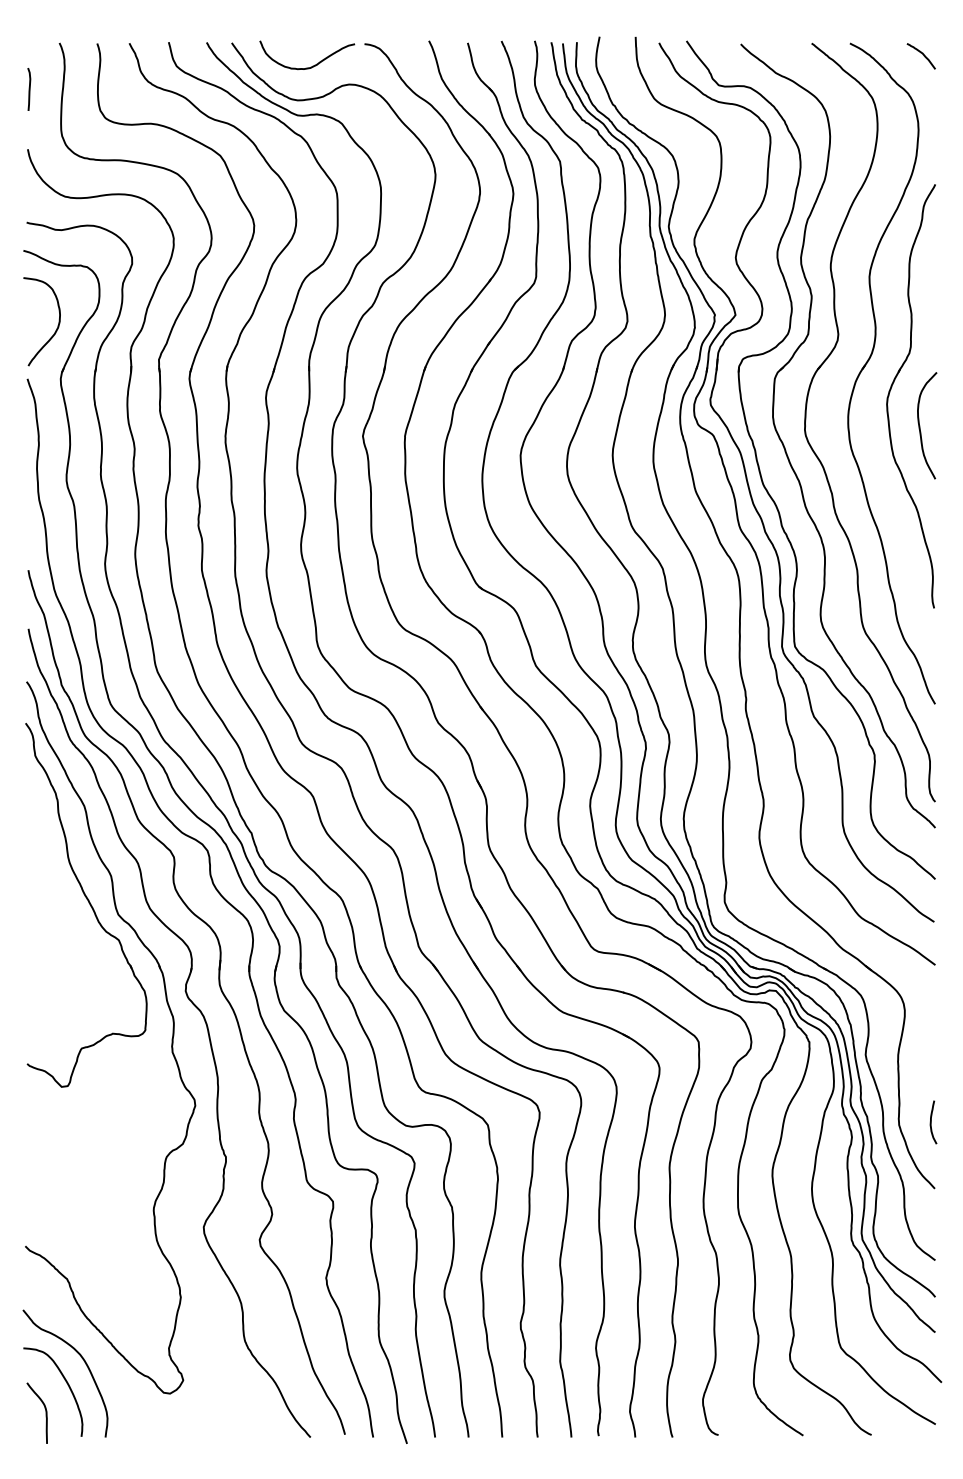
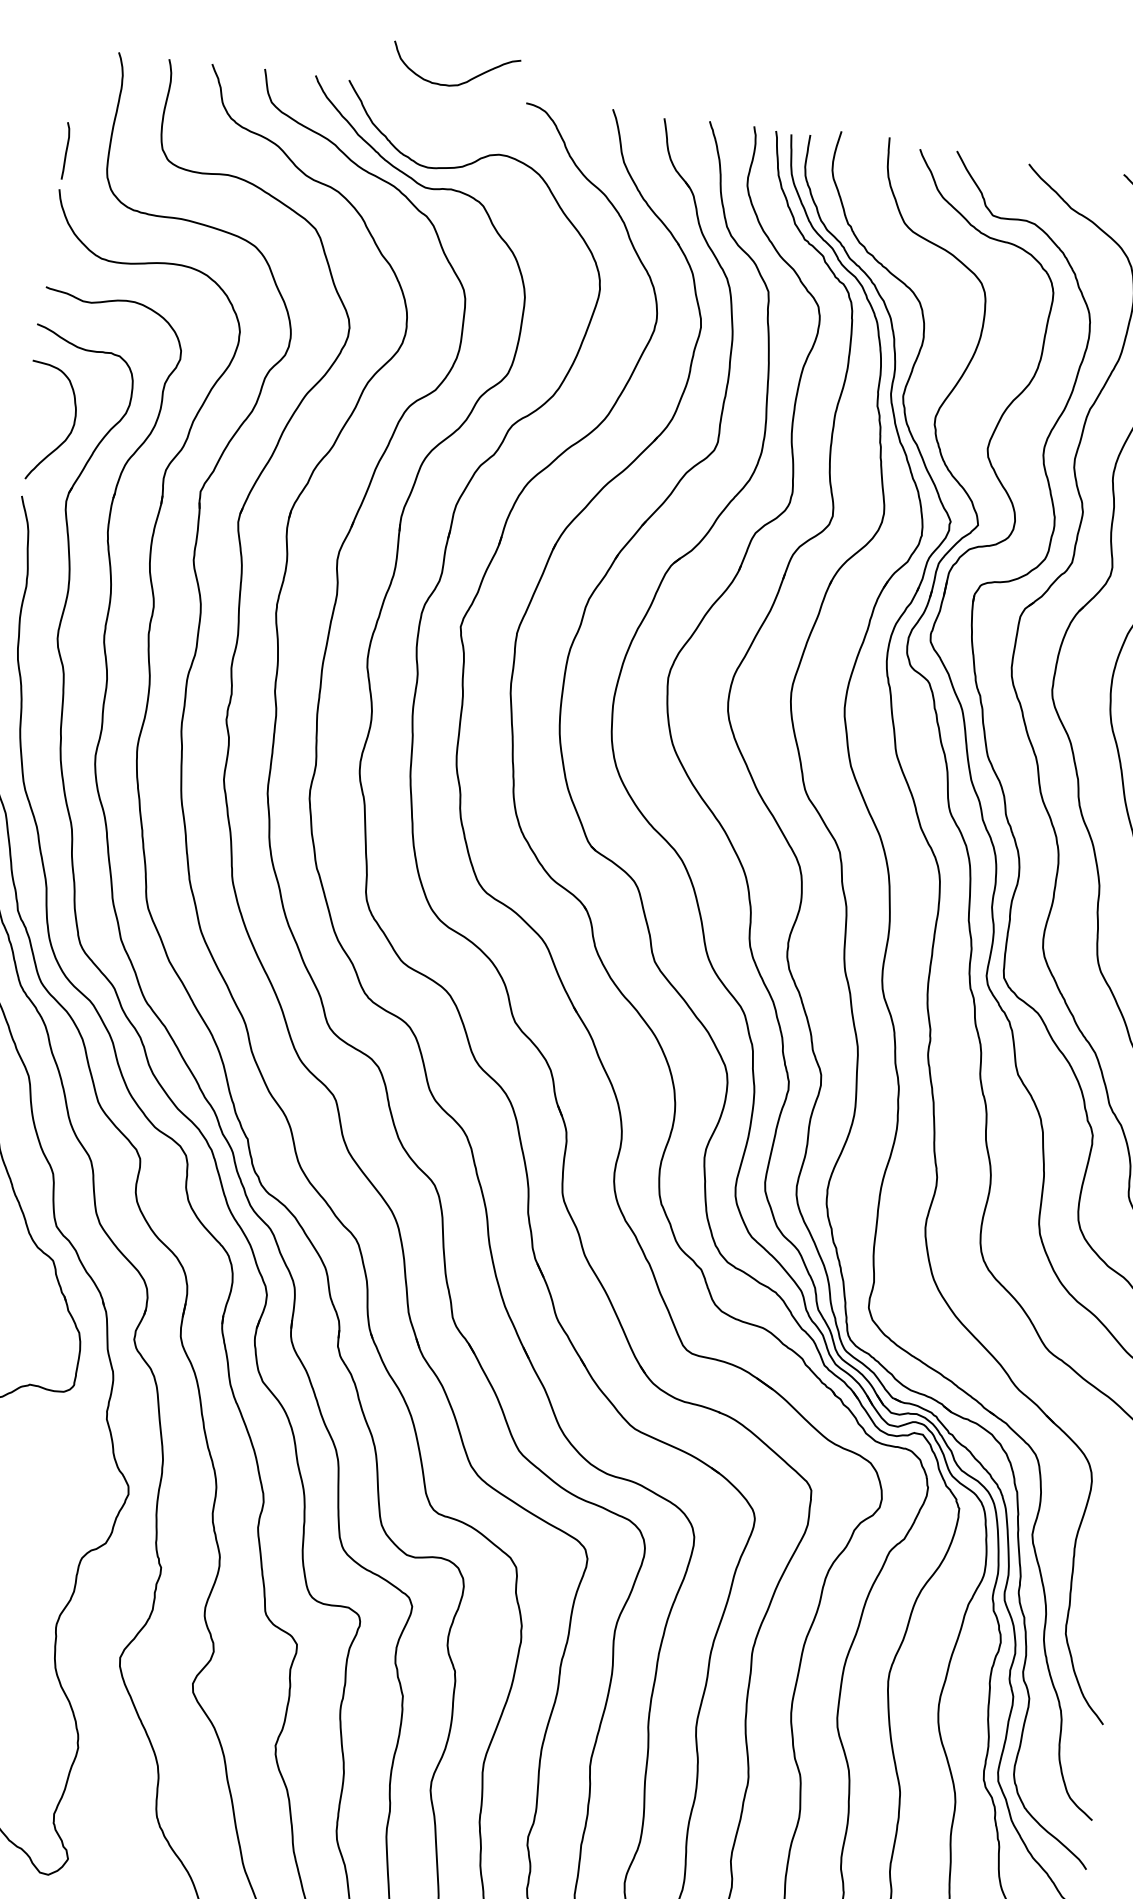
curve: (312, 65) -> (460, 82), moved
curve: (29, 89) -> (66, 151), moved
curve: (931, 1122) -> (1109, 1635), removed

